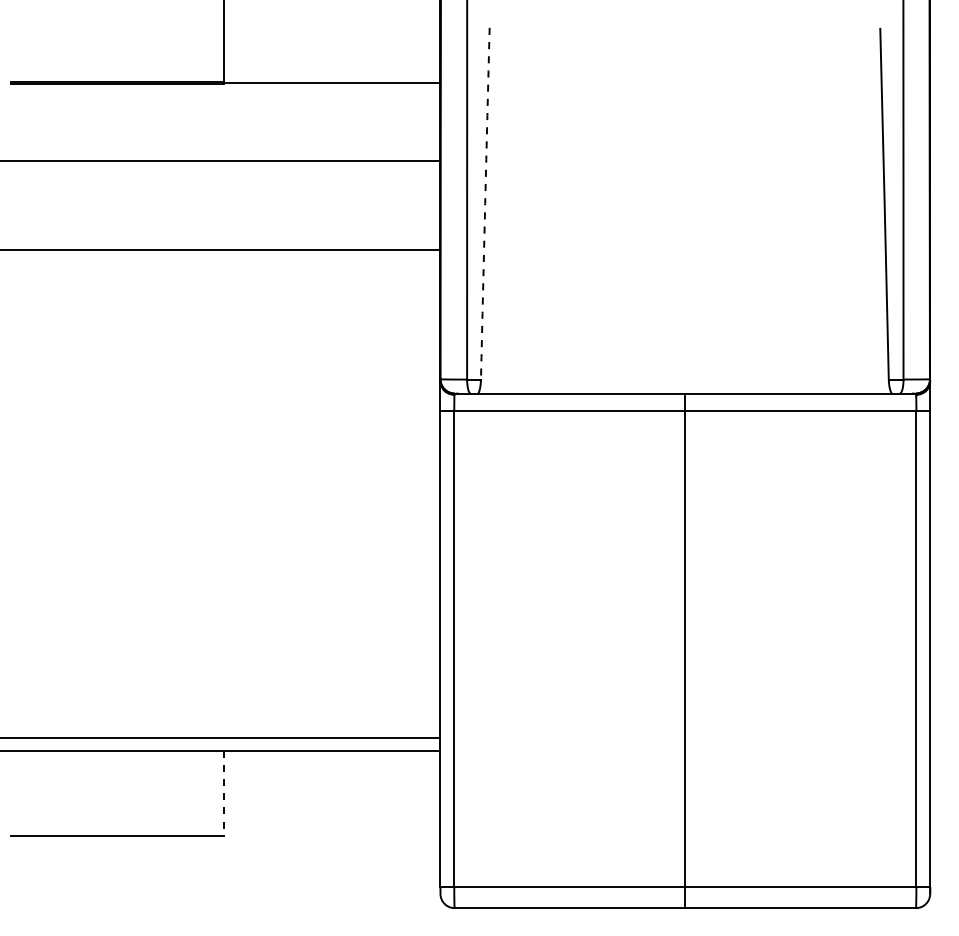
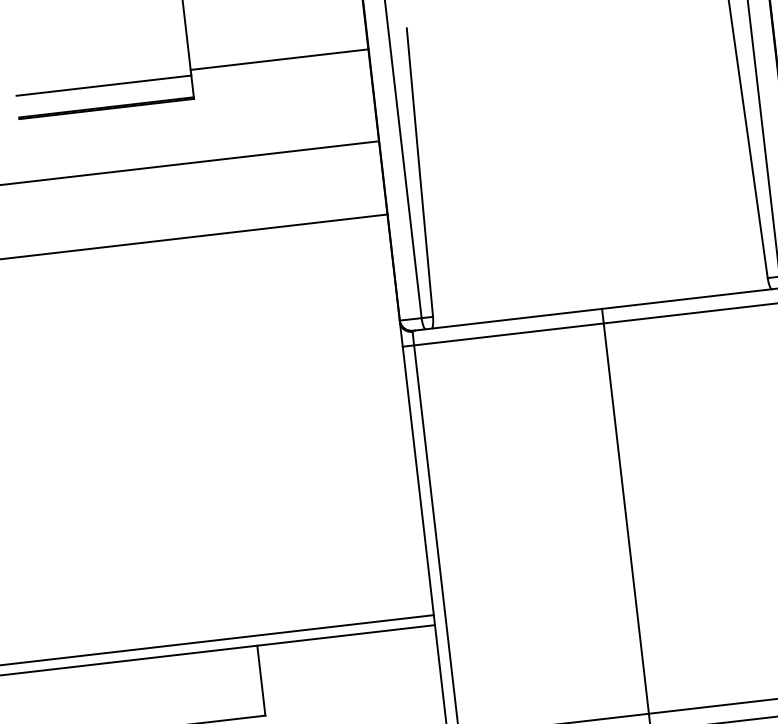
line: (117, 55) -> (103, 85), added
line: (331, 82) -> (278, 59), moved
arc: (485, 203) -> (420, 171), dashed -> solid
line: (223, 793) -> (261, 681), dashed -> solid

